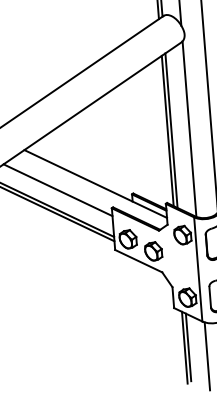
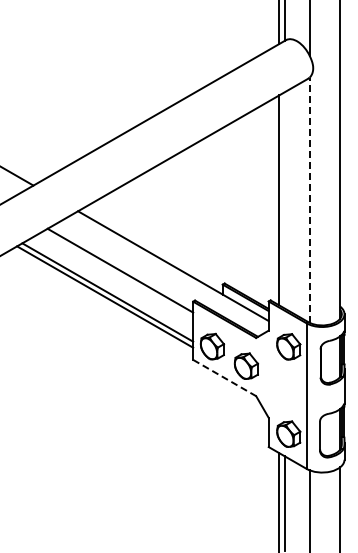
line: (189, 129) -> (309, 200), solid -> dashed
line: (171, 130) -> (284, 200), removed
line: (139, 261) -> (225, 378), solid -> dashed

